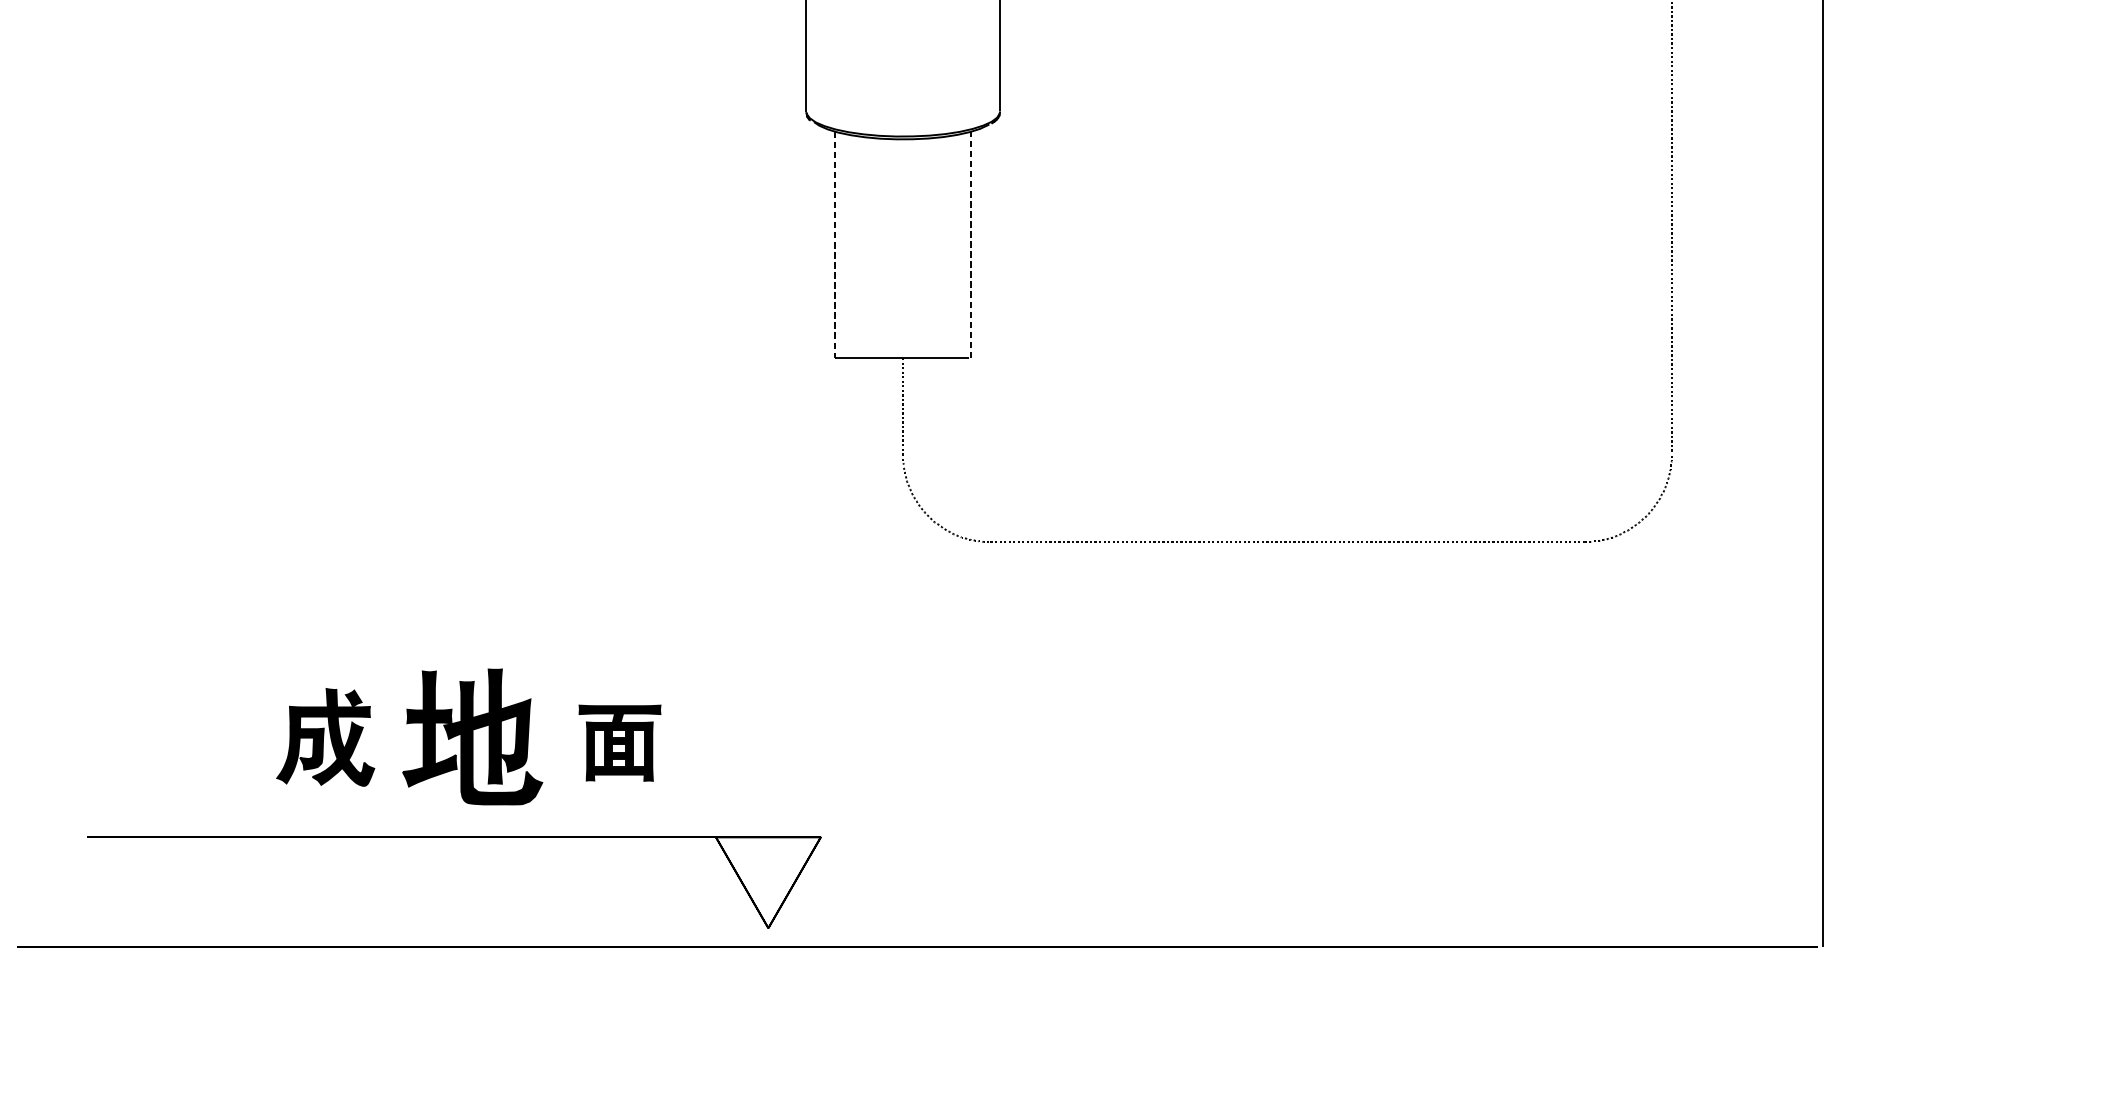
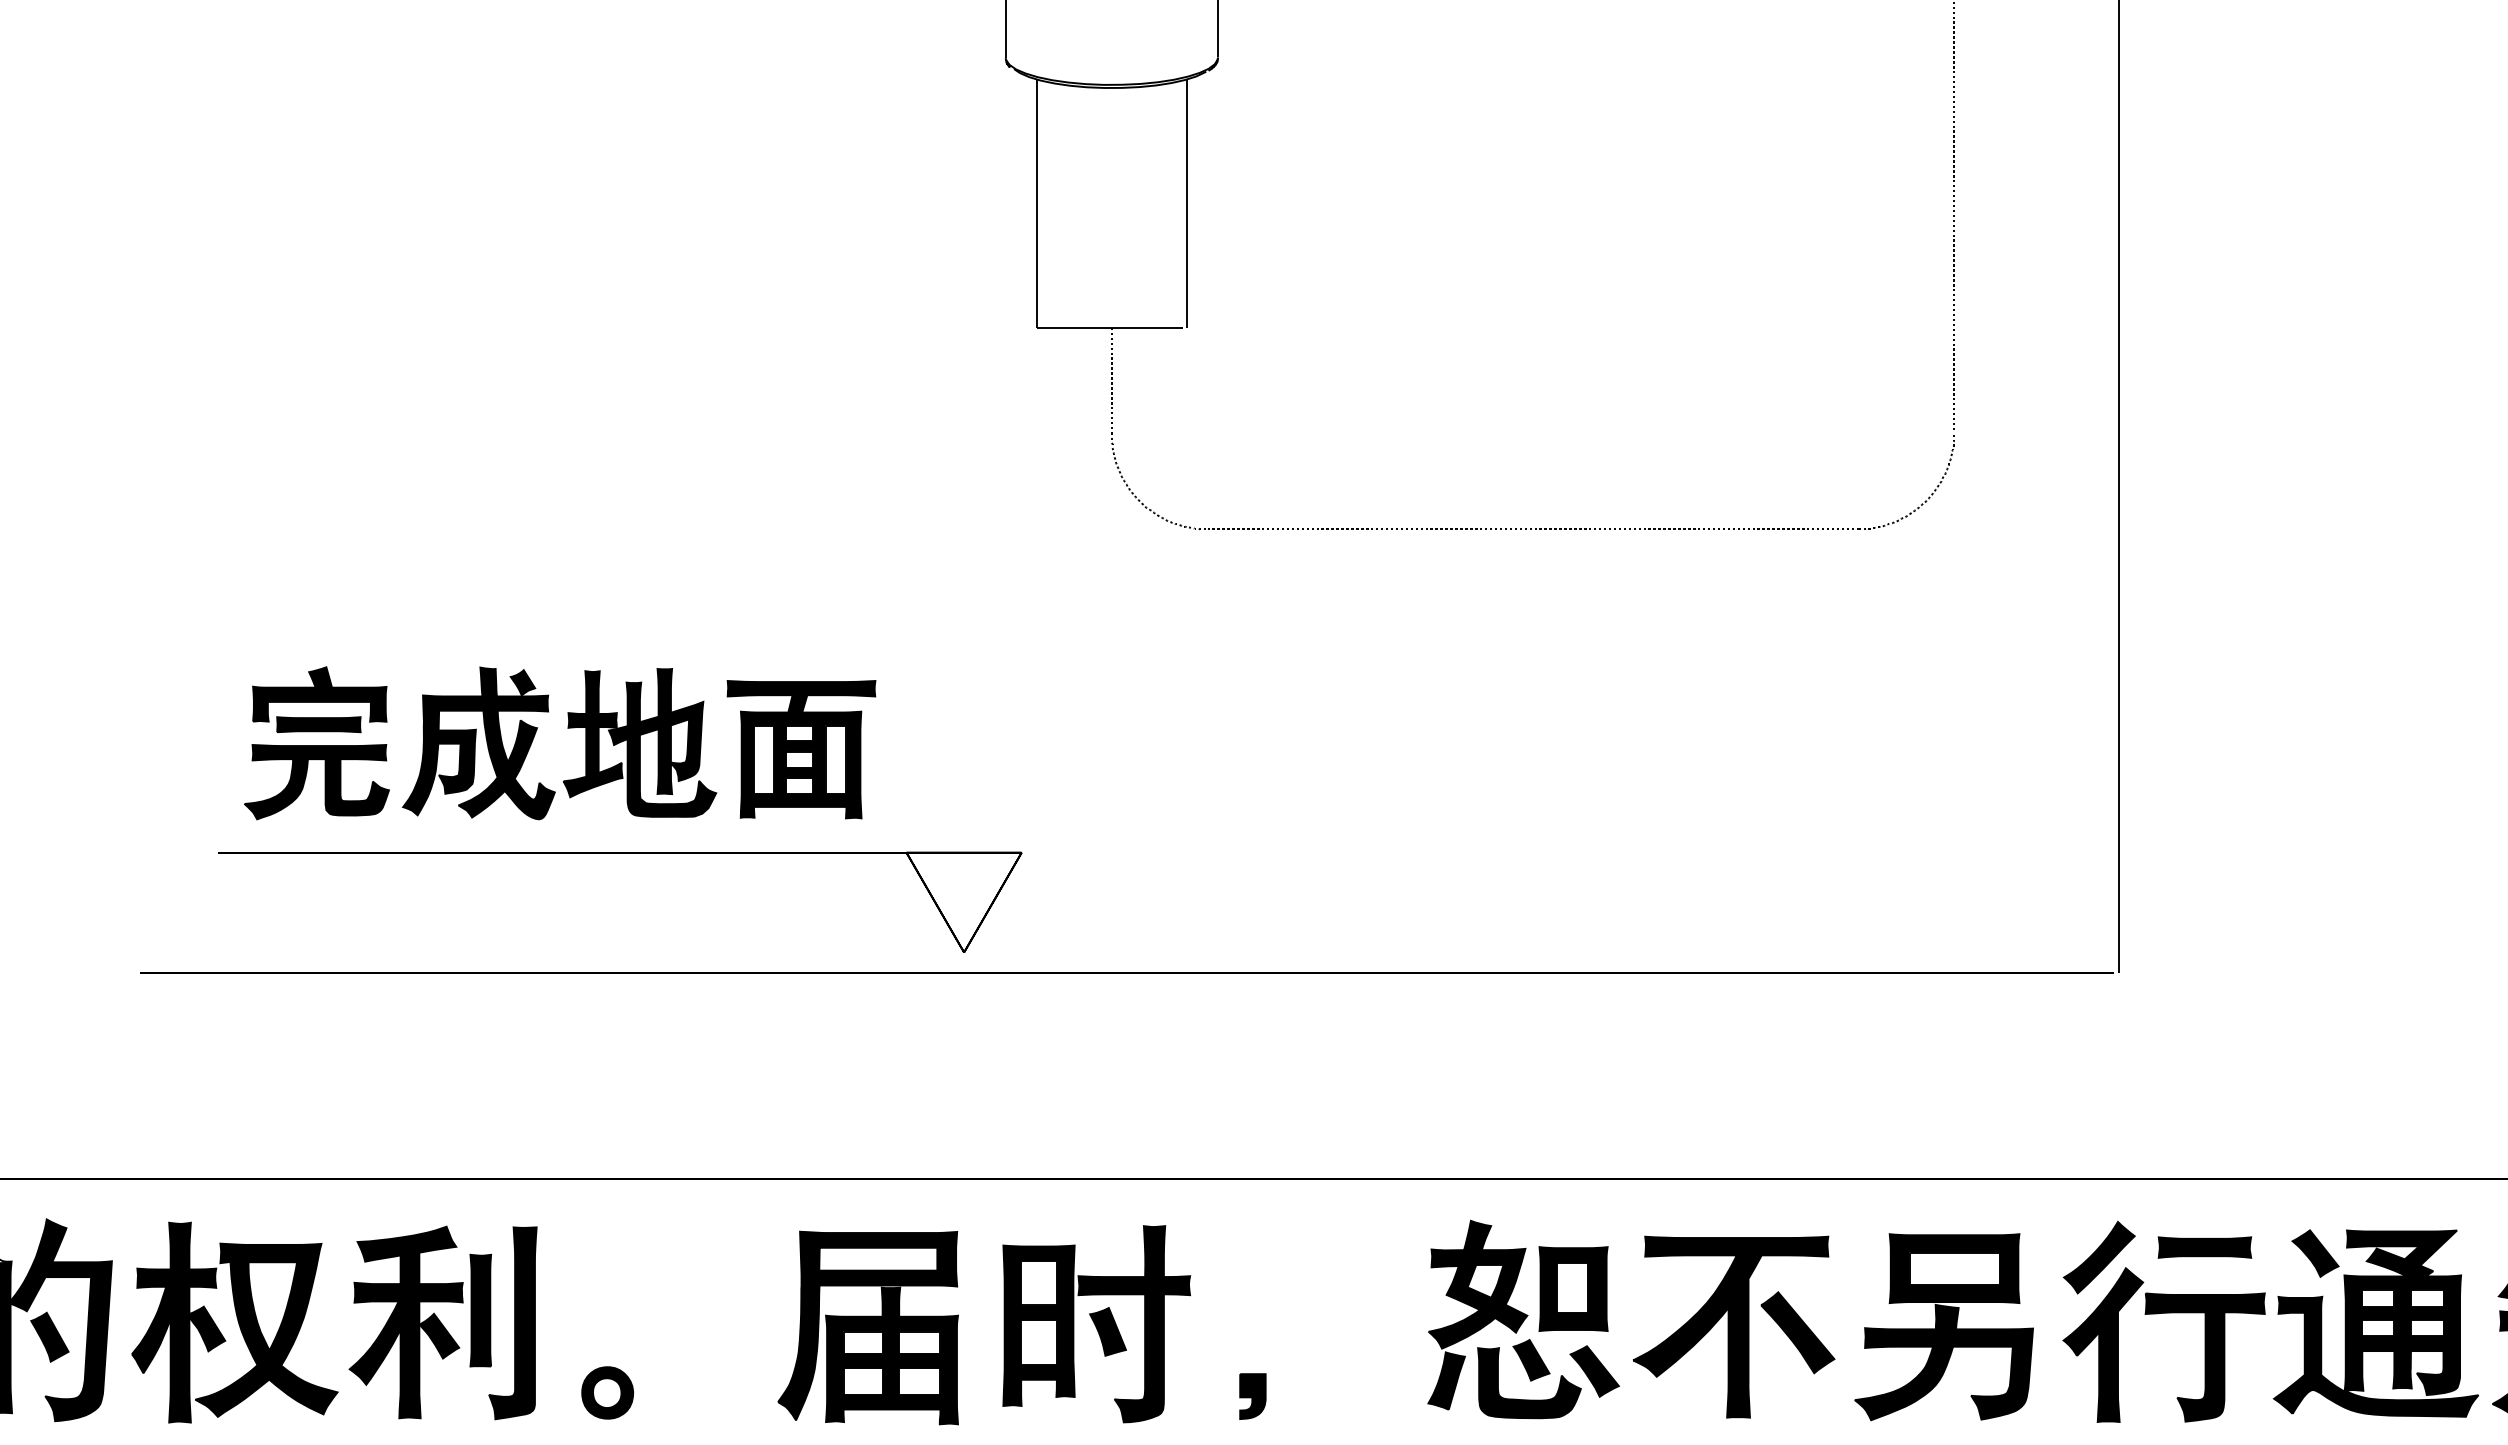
line: (971, 244) -> (1186, 203), dashed -> solid
line: (835, 245) -> (1037, 204), dashed -> solid
part: (177, 737) -> (316, 743), added
part: (325, 737) -> (478, 743), size x1.43
part: (620, 742) -> (801, 749), size x1.67

